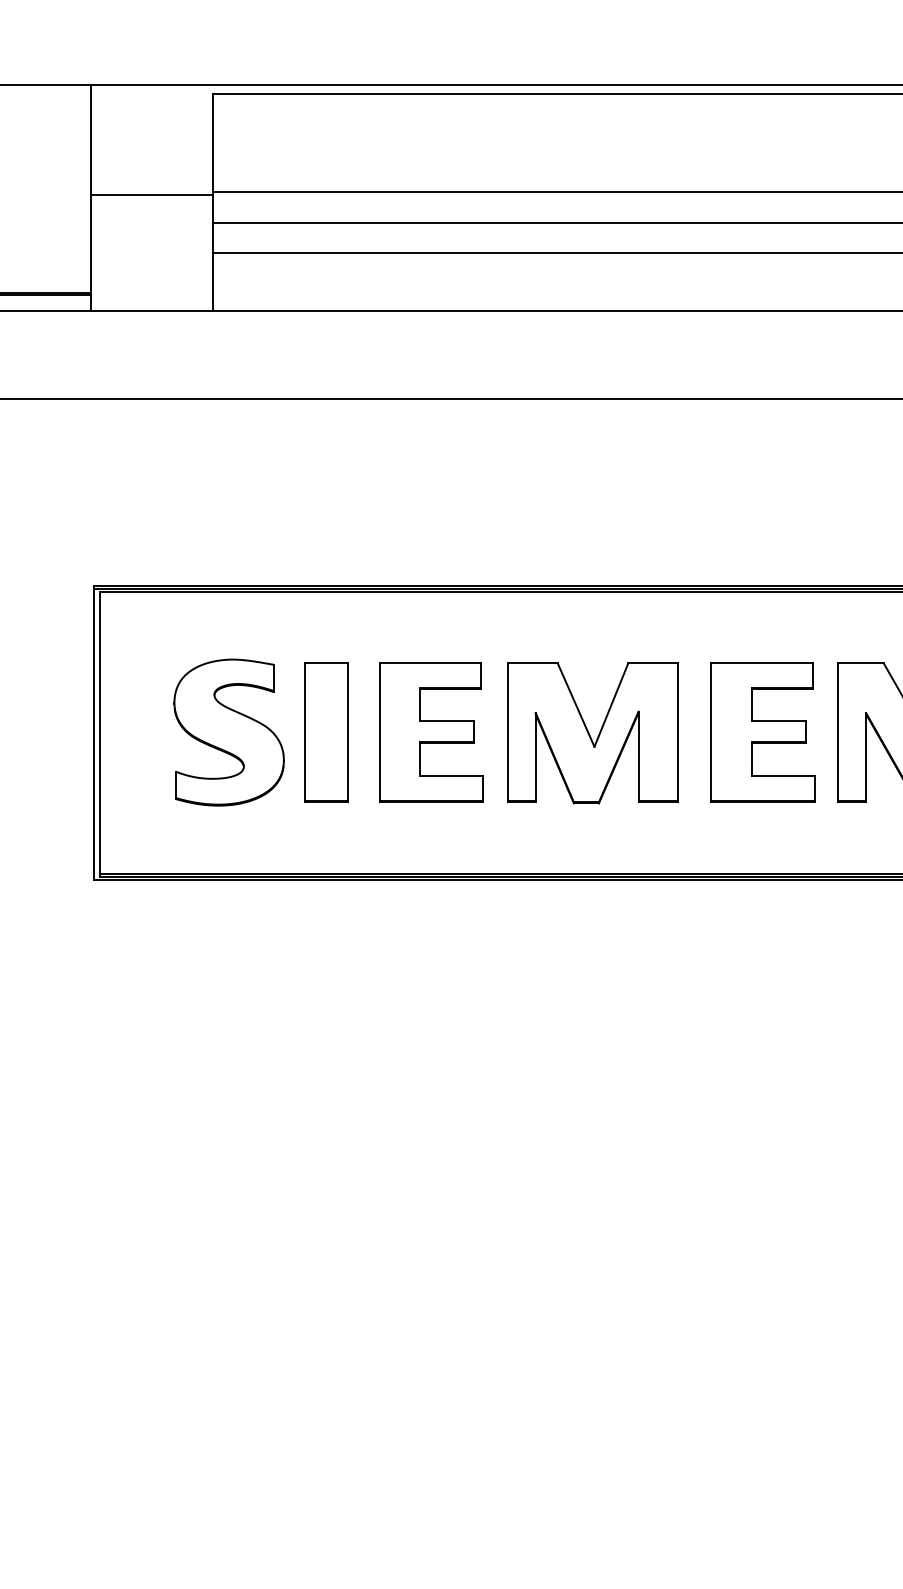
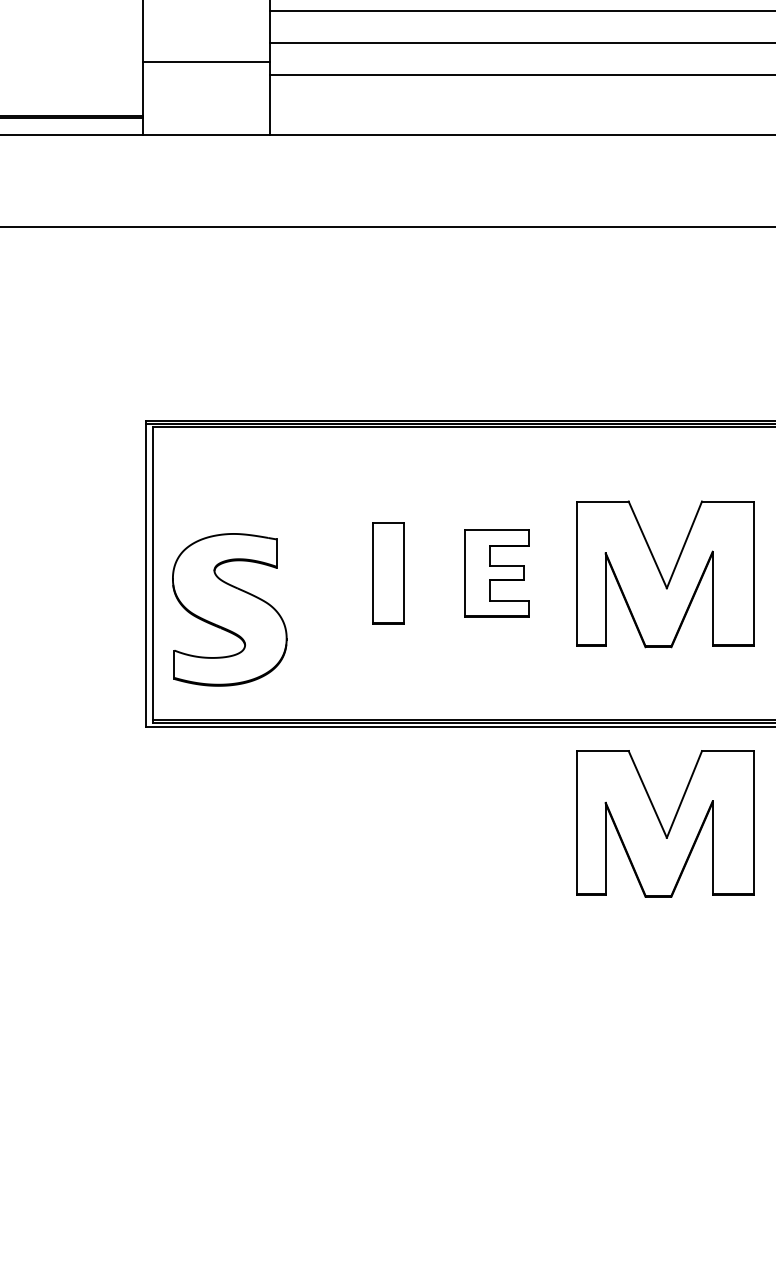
line: (151, 195) -> (206, 62), moved
part: (228, 732) -> (229, 609), moved
part: (326, 732) -> (388, 573), size x0.7
part: (431, 732) -> (497, 573), size x0.6
part: (592, 973) -> (664, 823), added

